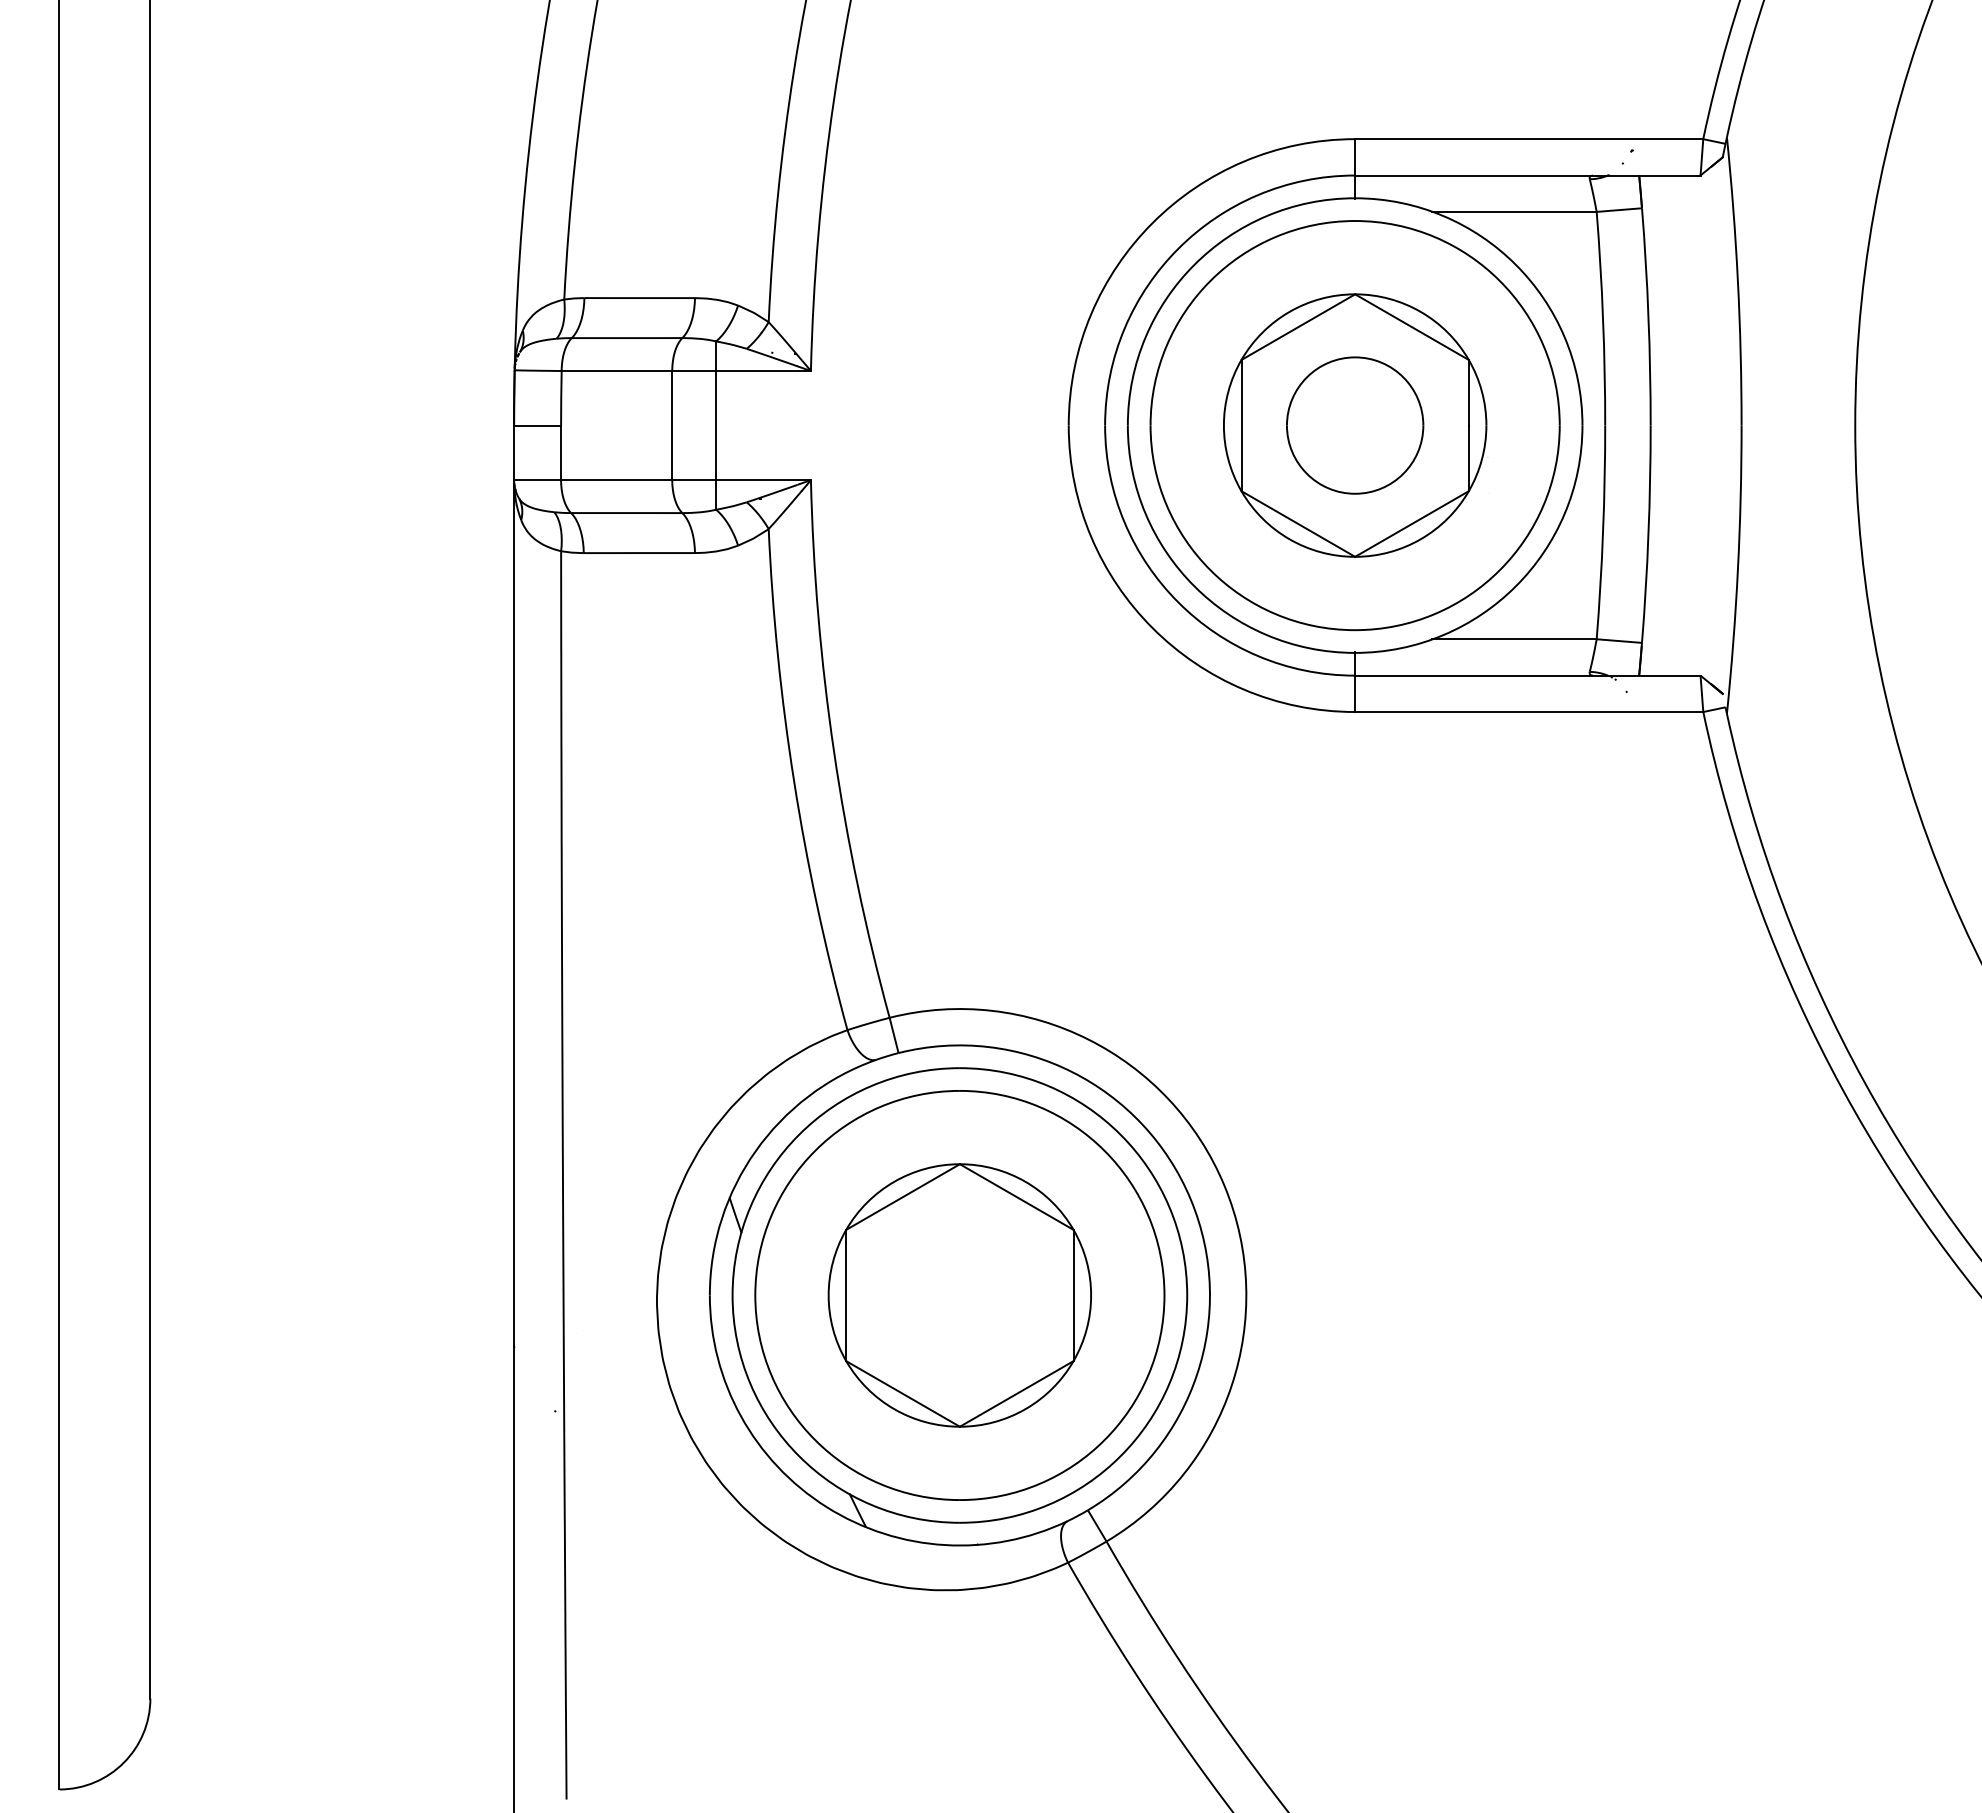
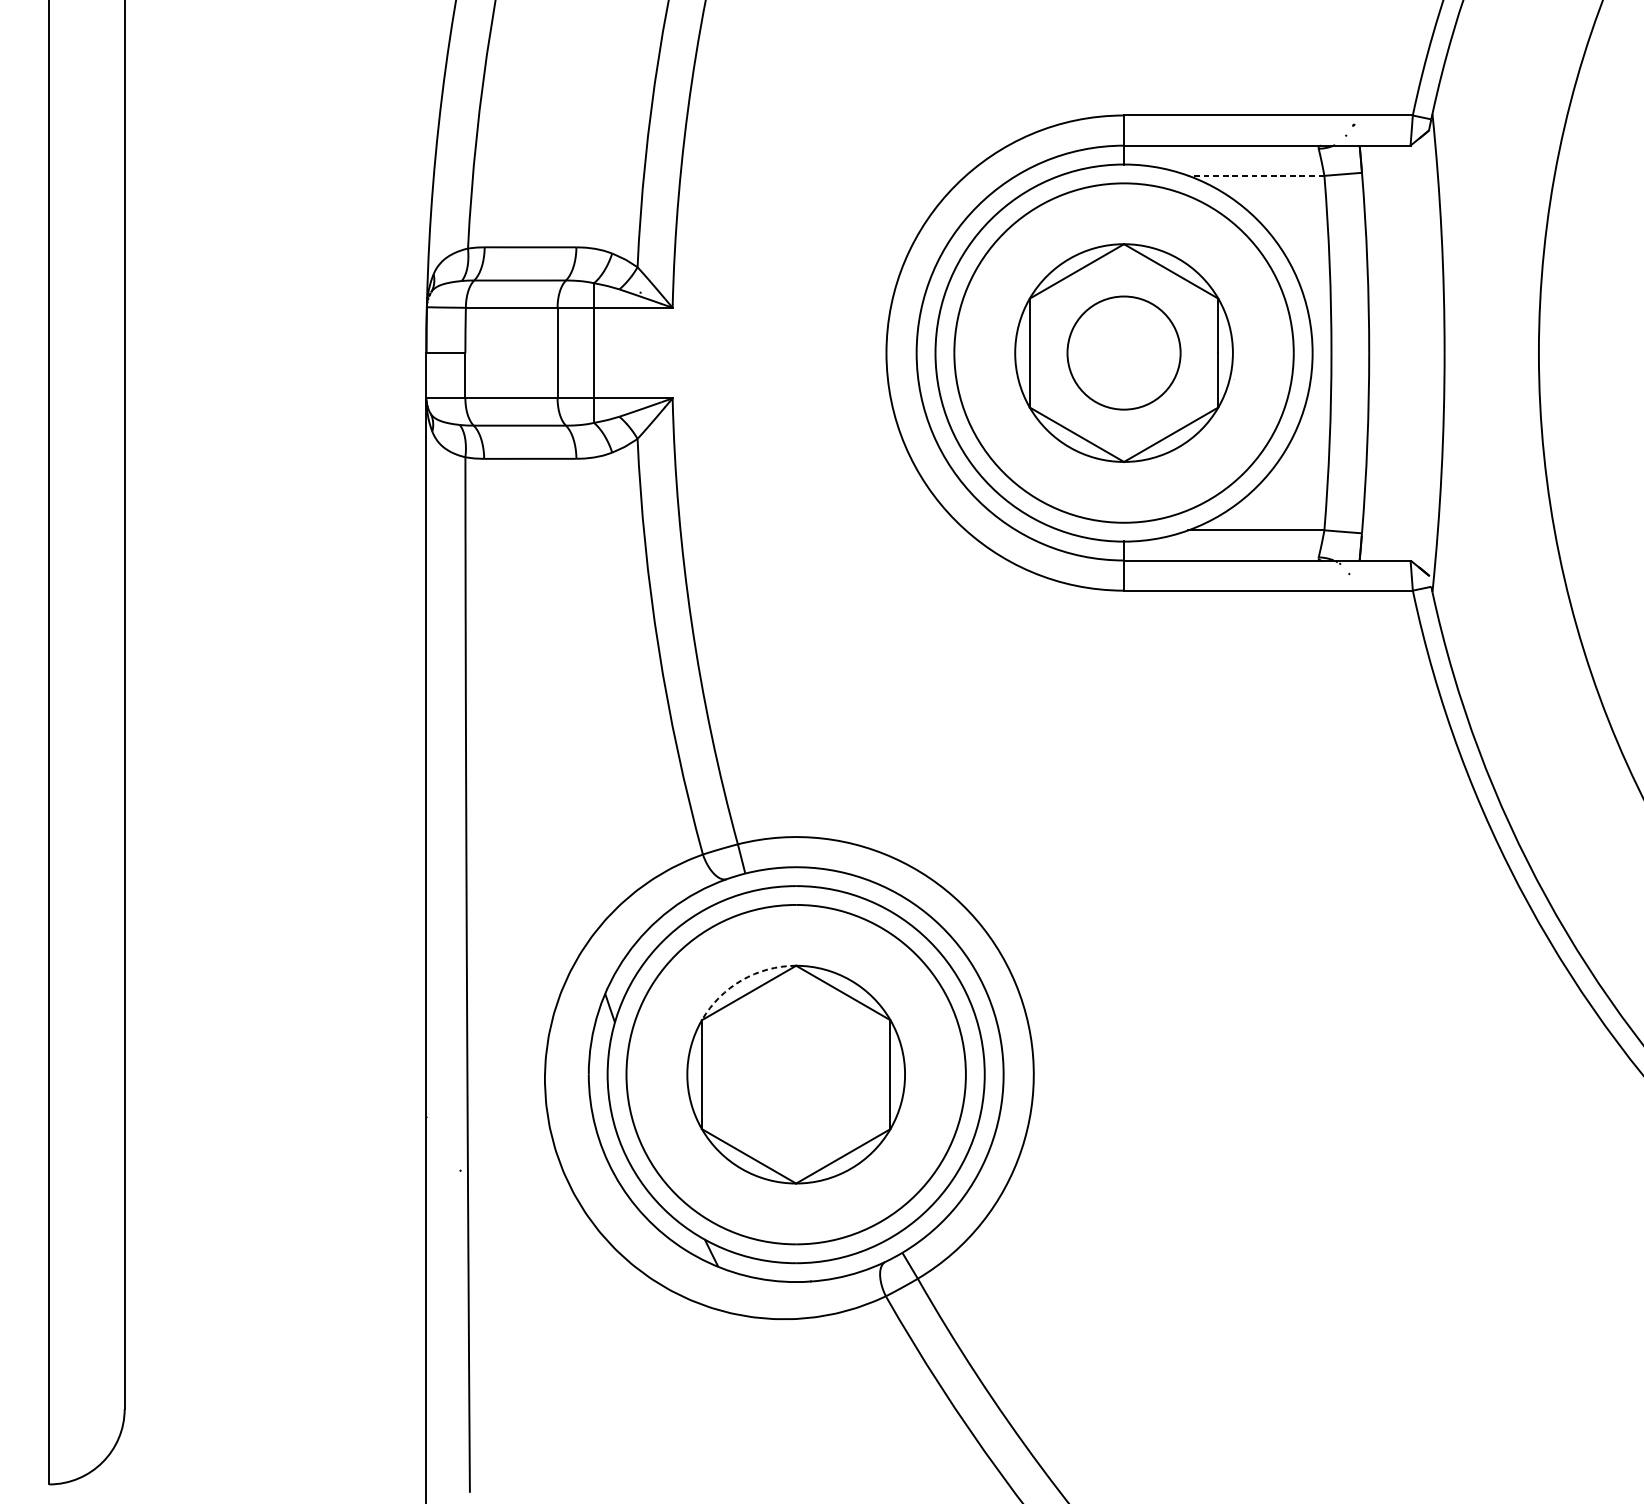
line: (1513, 211) -> (1255, 175), solid -> dashed
arc: (894, 1181) -> (741, 980), solid -> dashed

